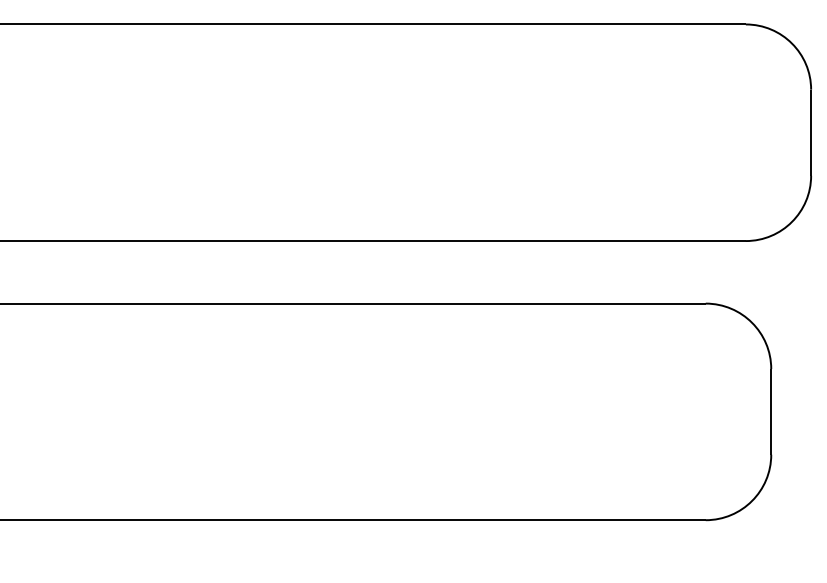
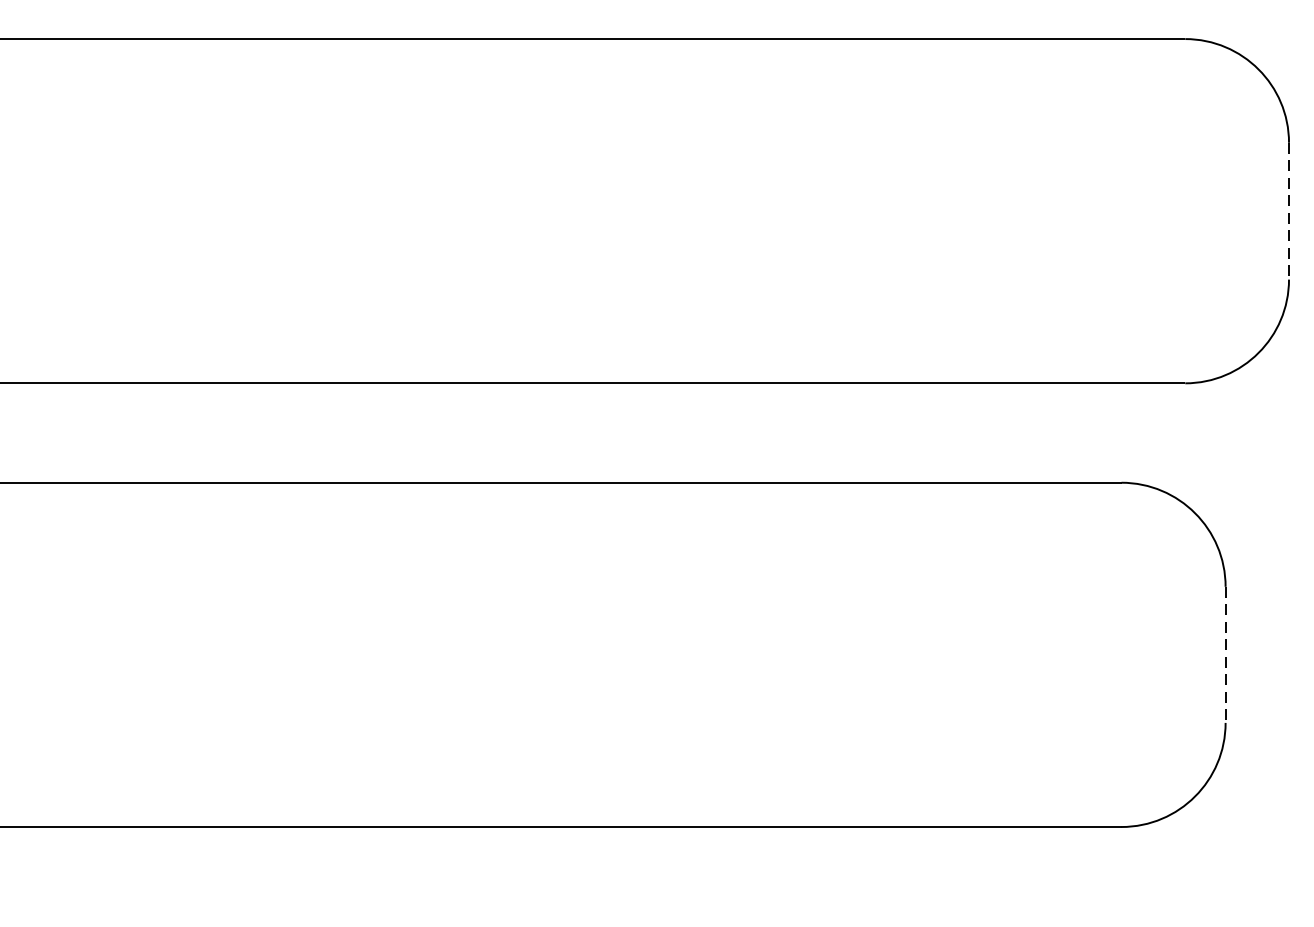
line: (811, 133) -> (1289, 212), solid -> dashed
line: (771, 411) -> (1226, 654), solid -> dashed

